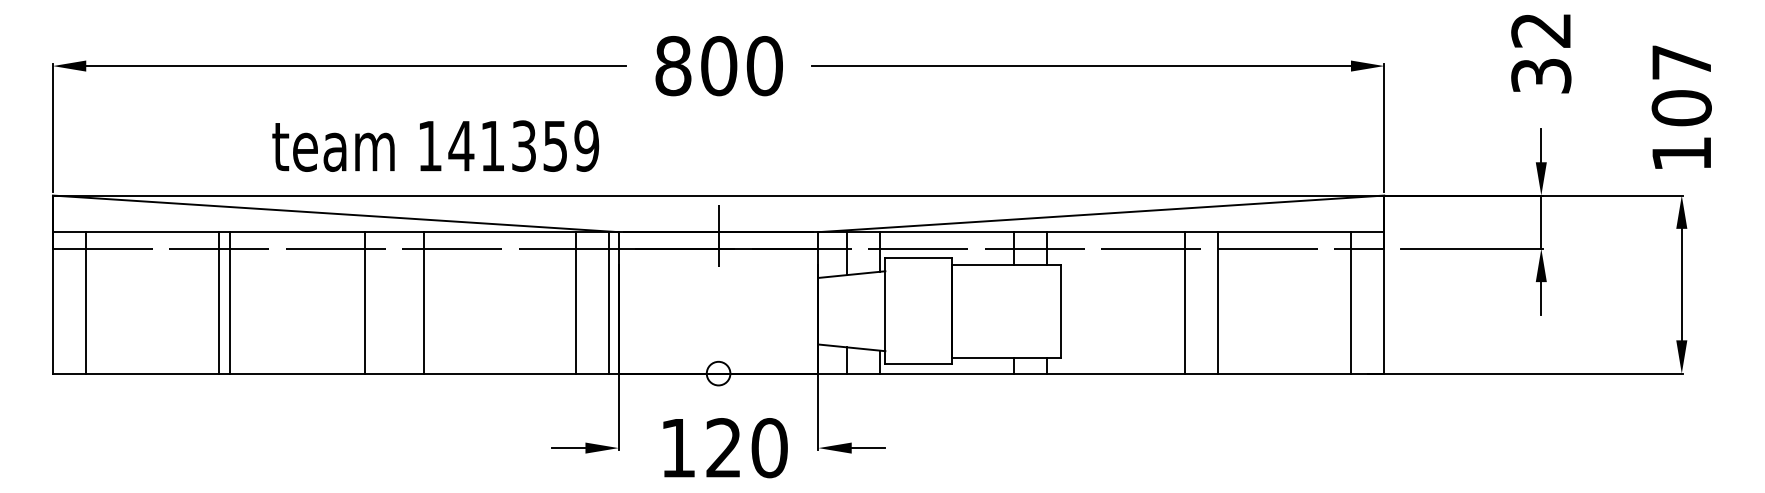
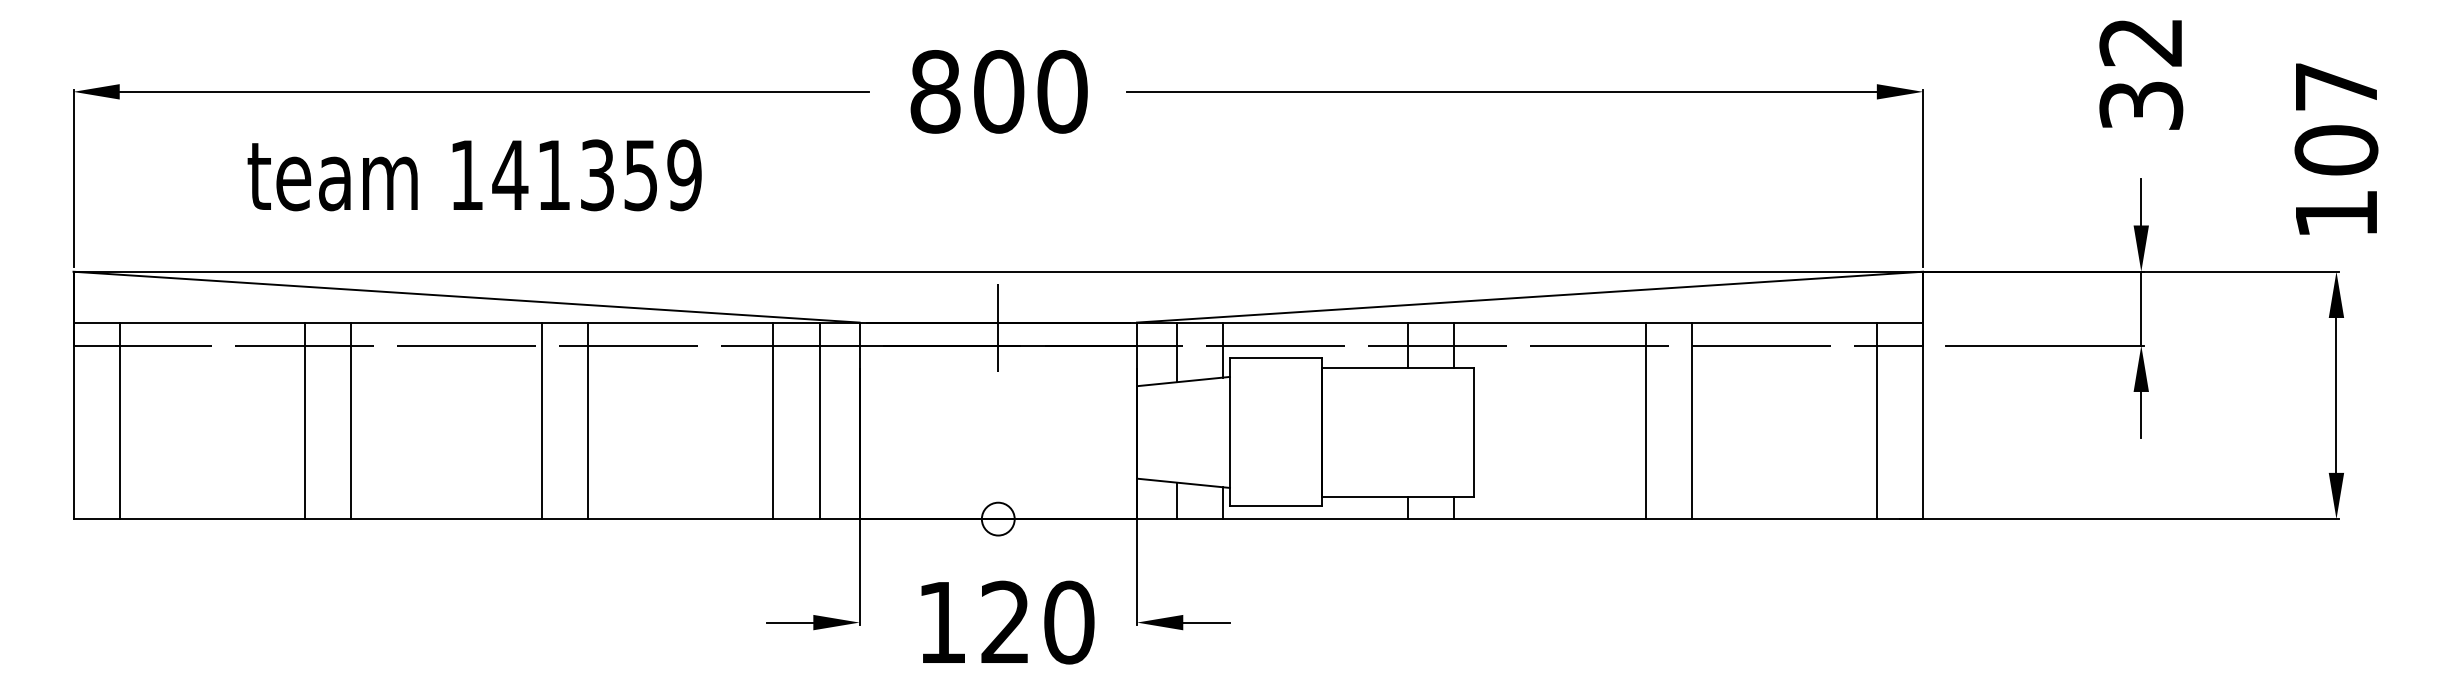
text: (435, 145) -> (474, 174), moved
line: (229, 302) -> (350, 420), moved
line: (365, 302) -> (542, 420), moved
line: (575, 302) -> (773, 420), moved
line: (609, 302) -> (820, 420), moved

